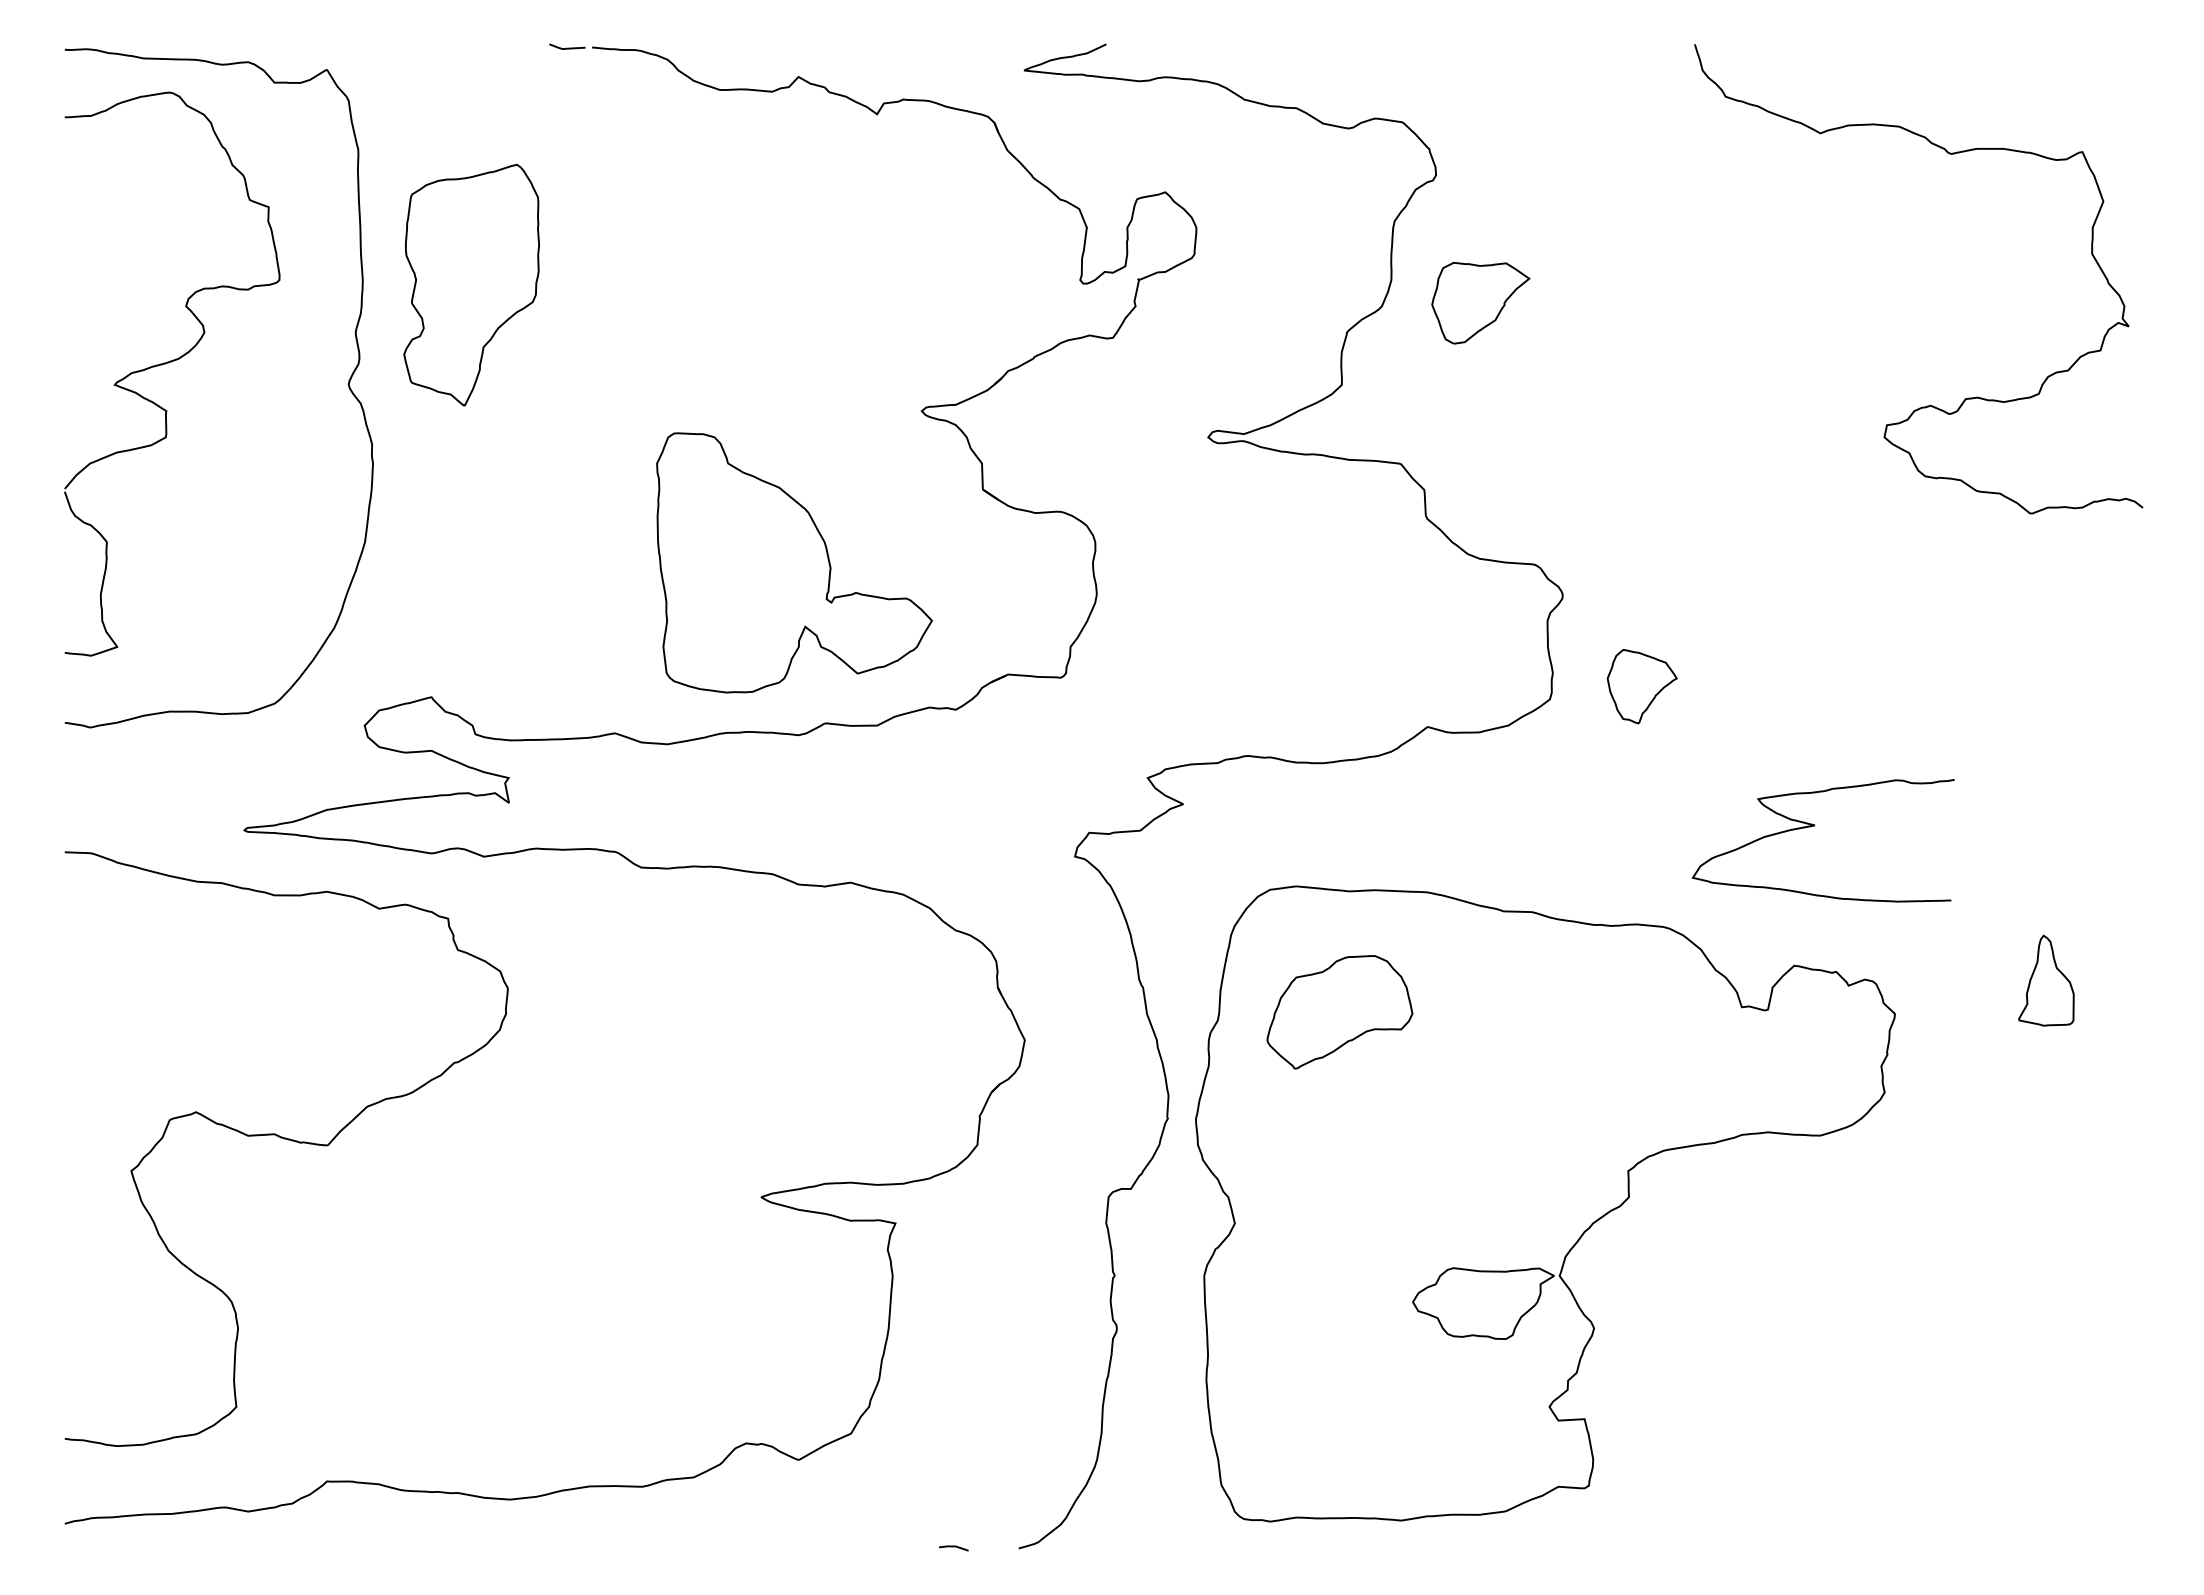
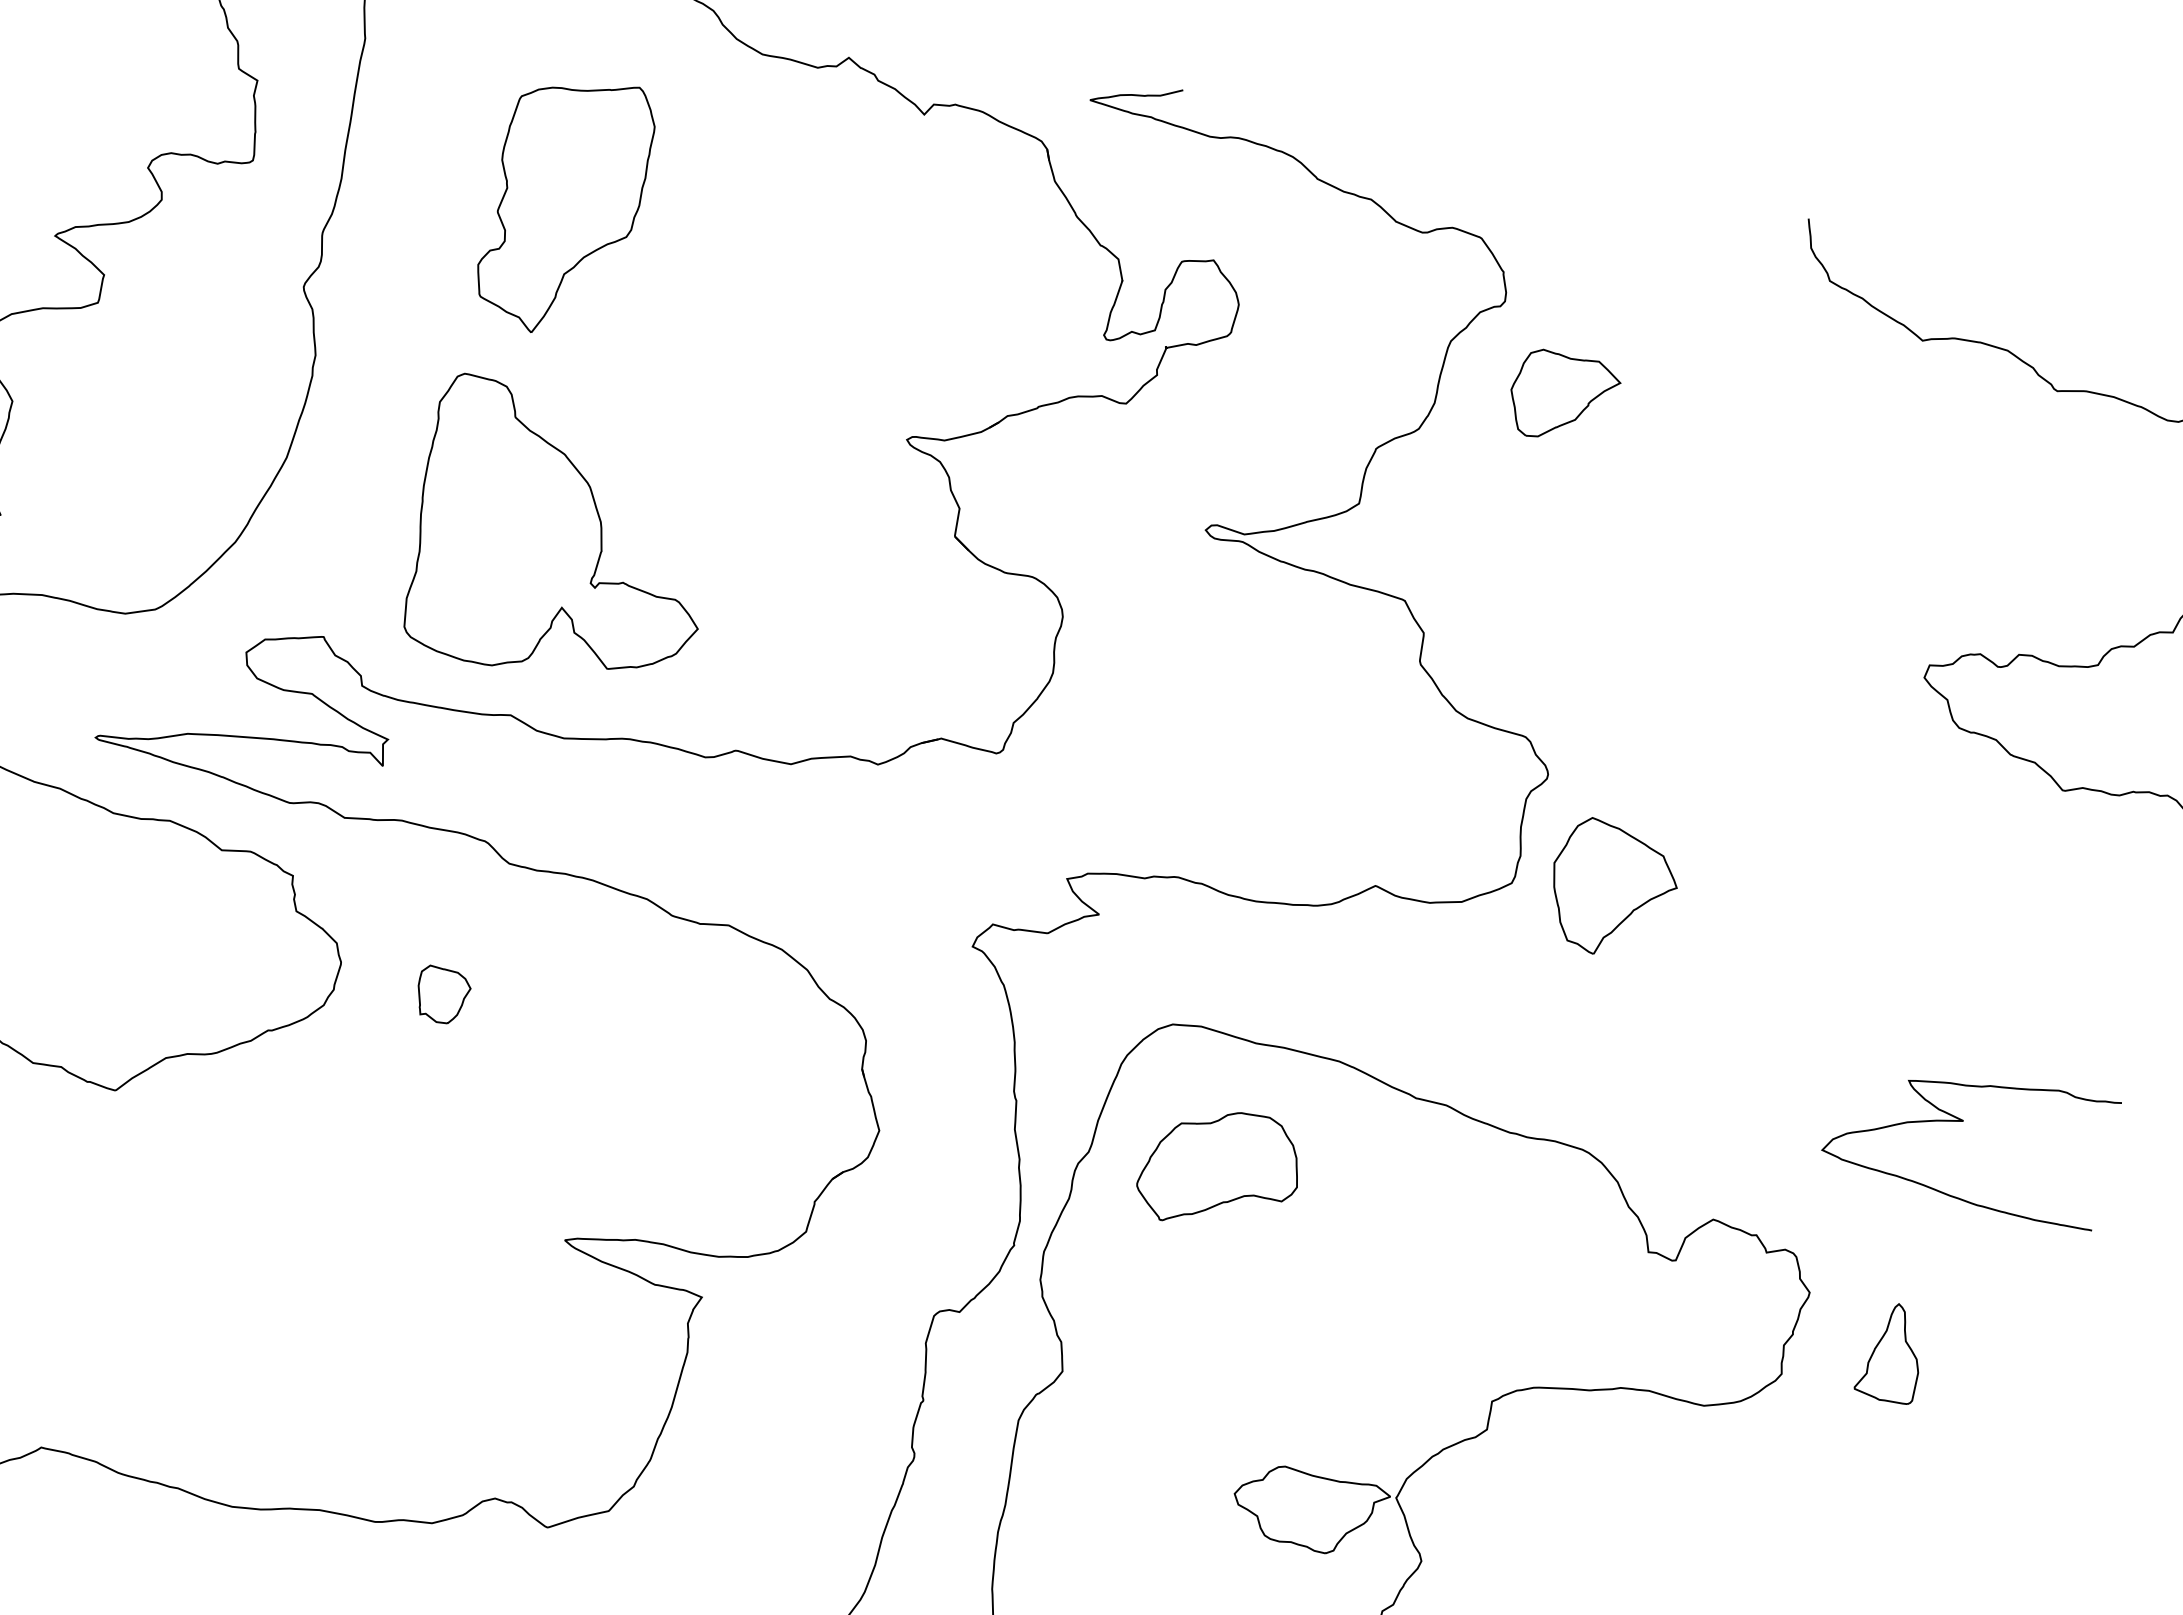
part: (471, 285) -> (564, 206), moved
part: (1480, 303) -> (1563, 398), moved
part: (794, 562) -> (564, 537), moved
part: (1641, 686) -> (1611, 889), size x1.67
curve: (1814, 826) -> (1962, 1122), moved
part: (2046, 980) -> (1892, 1352), moved
part: (605, 998) -> (442, 995), added

